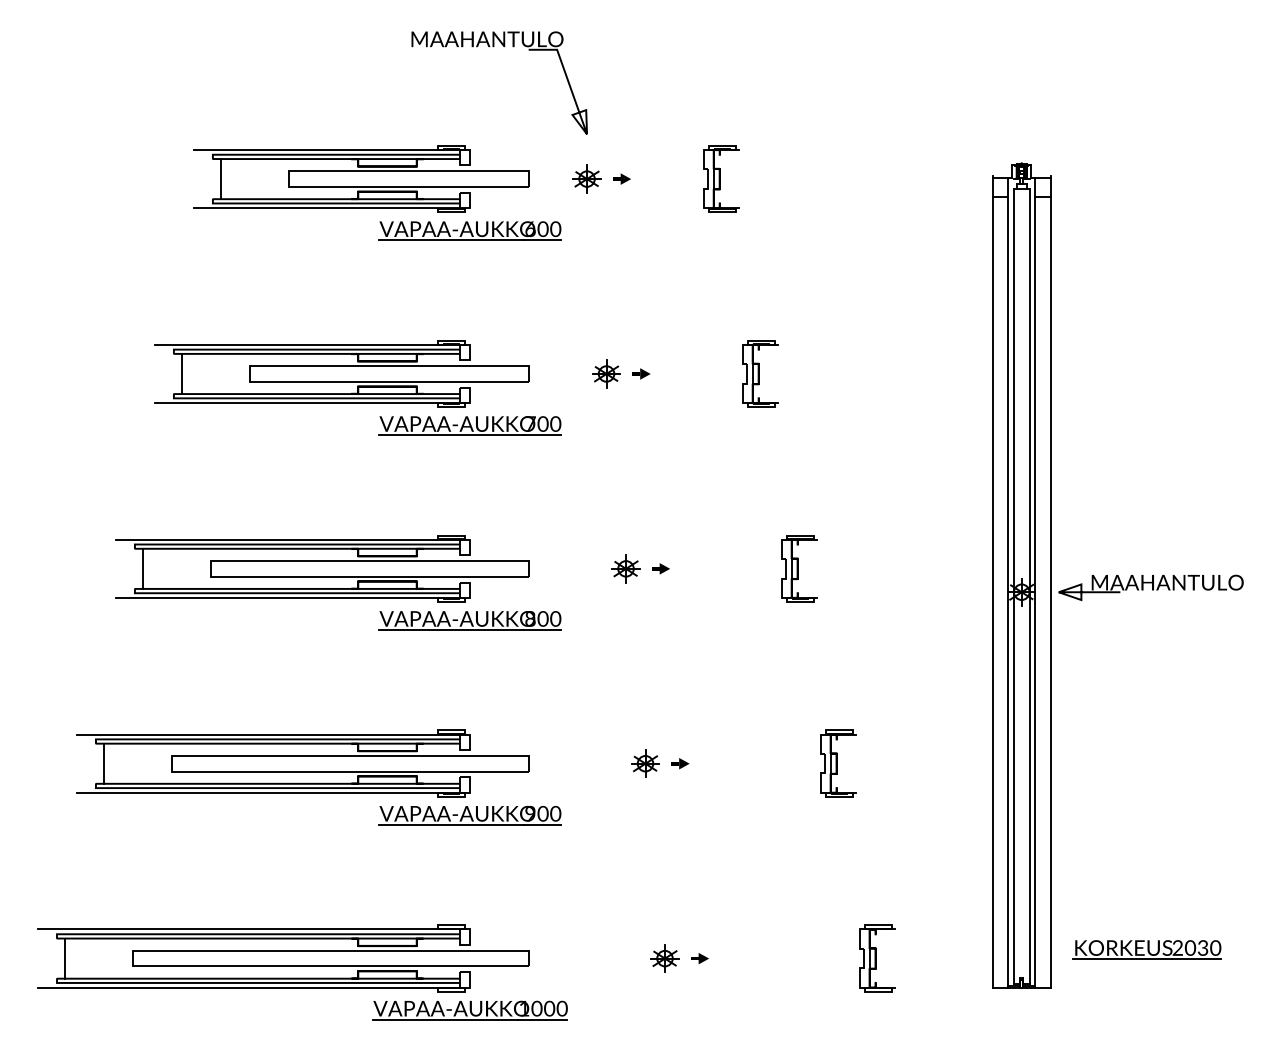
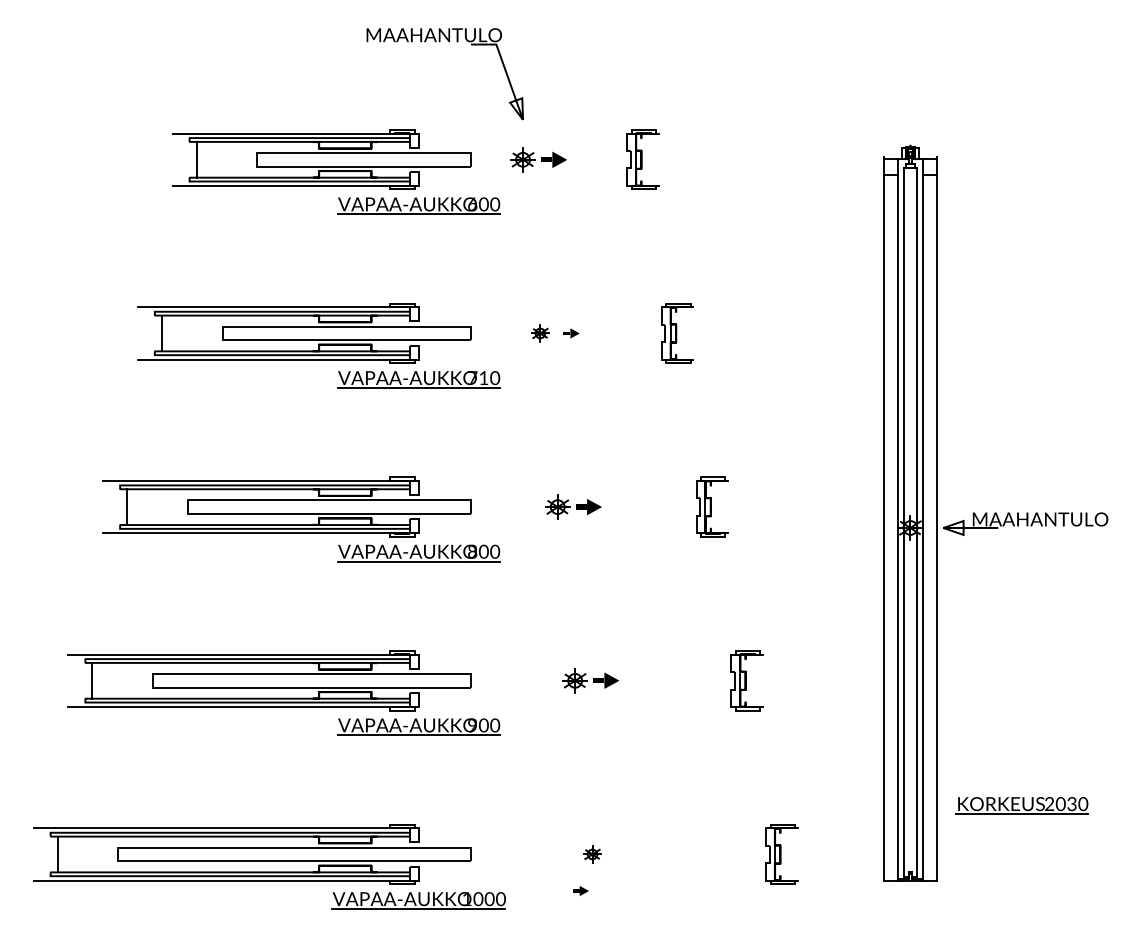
part: (621, 178) -> (553, 159), size x1.6
part: (606, 373) -> (540, 333), size x0.7
text: (542, 423) -> (483, 377), 700 -> 710
part: (660, 568) -> (588, 506), size x1.6
part: (680, 763) -> (606, 680), size x1.6
part: (1146, 949) -> (1021, 805), moved
part: (664, 958) -> (592, 854), size x0.7
part: (699, 958) -> (580, 890), moved

